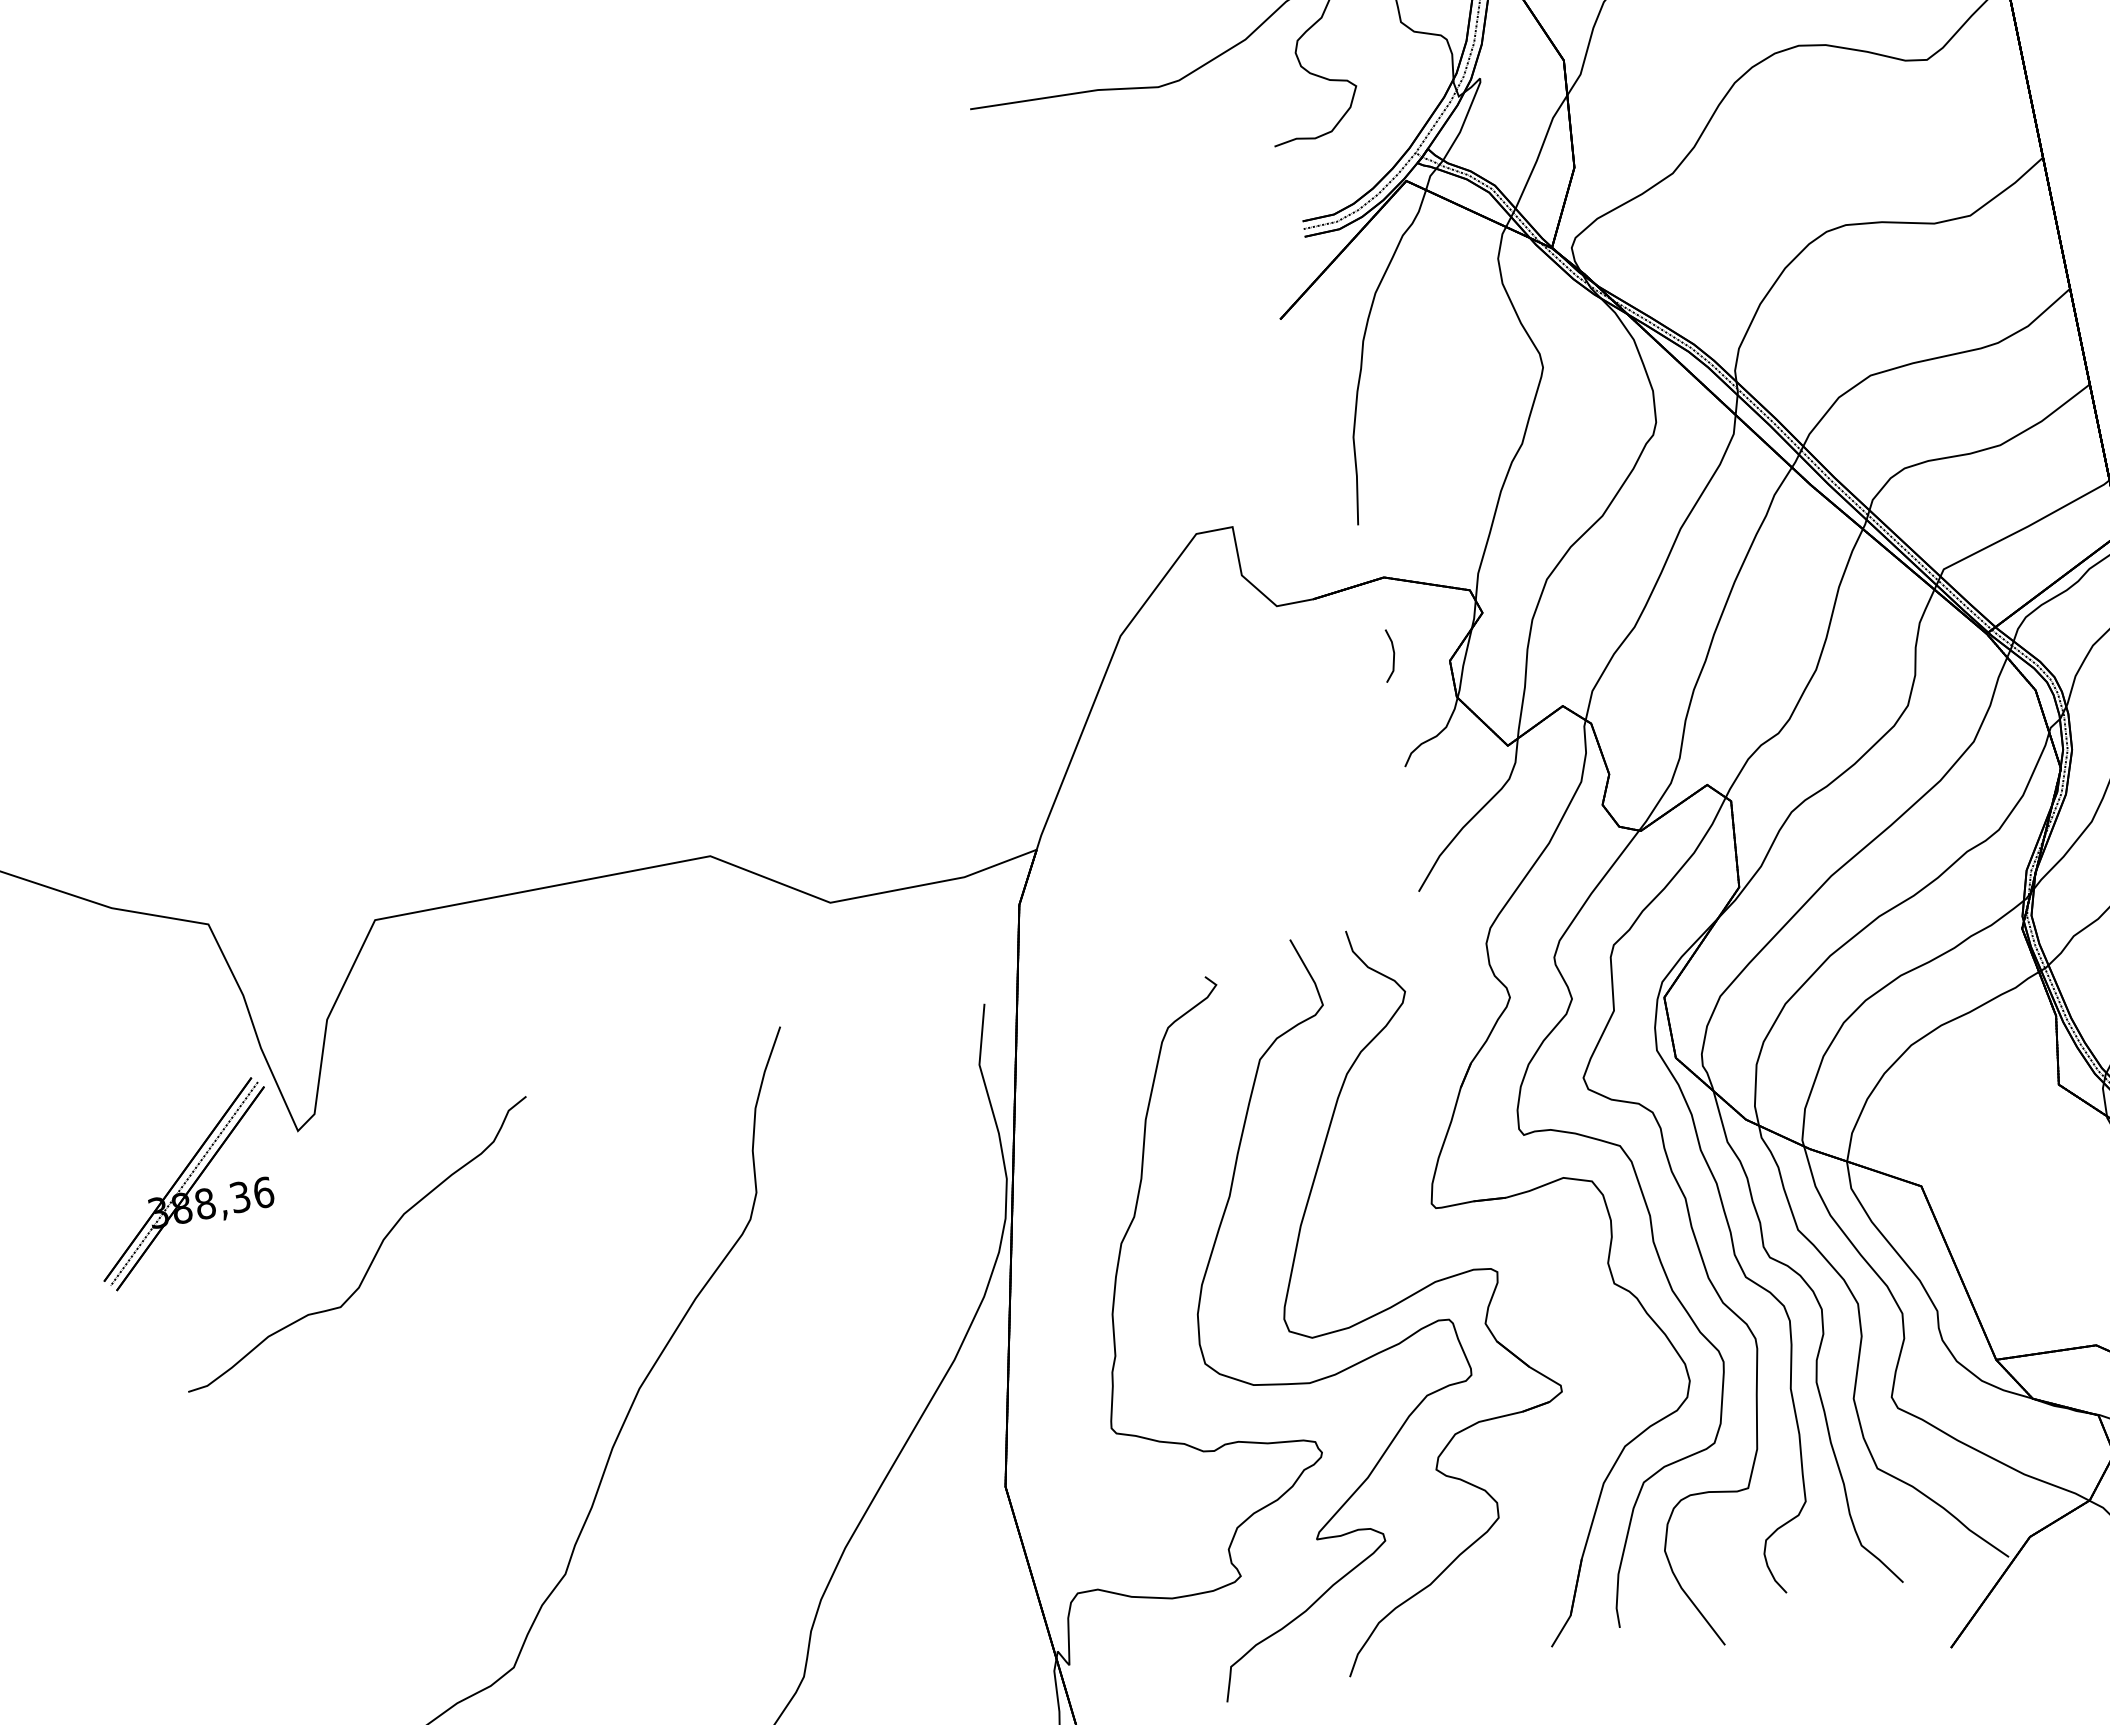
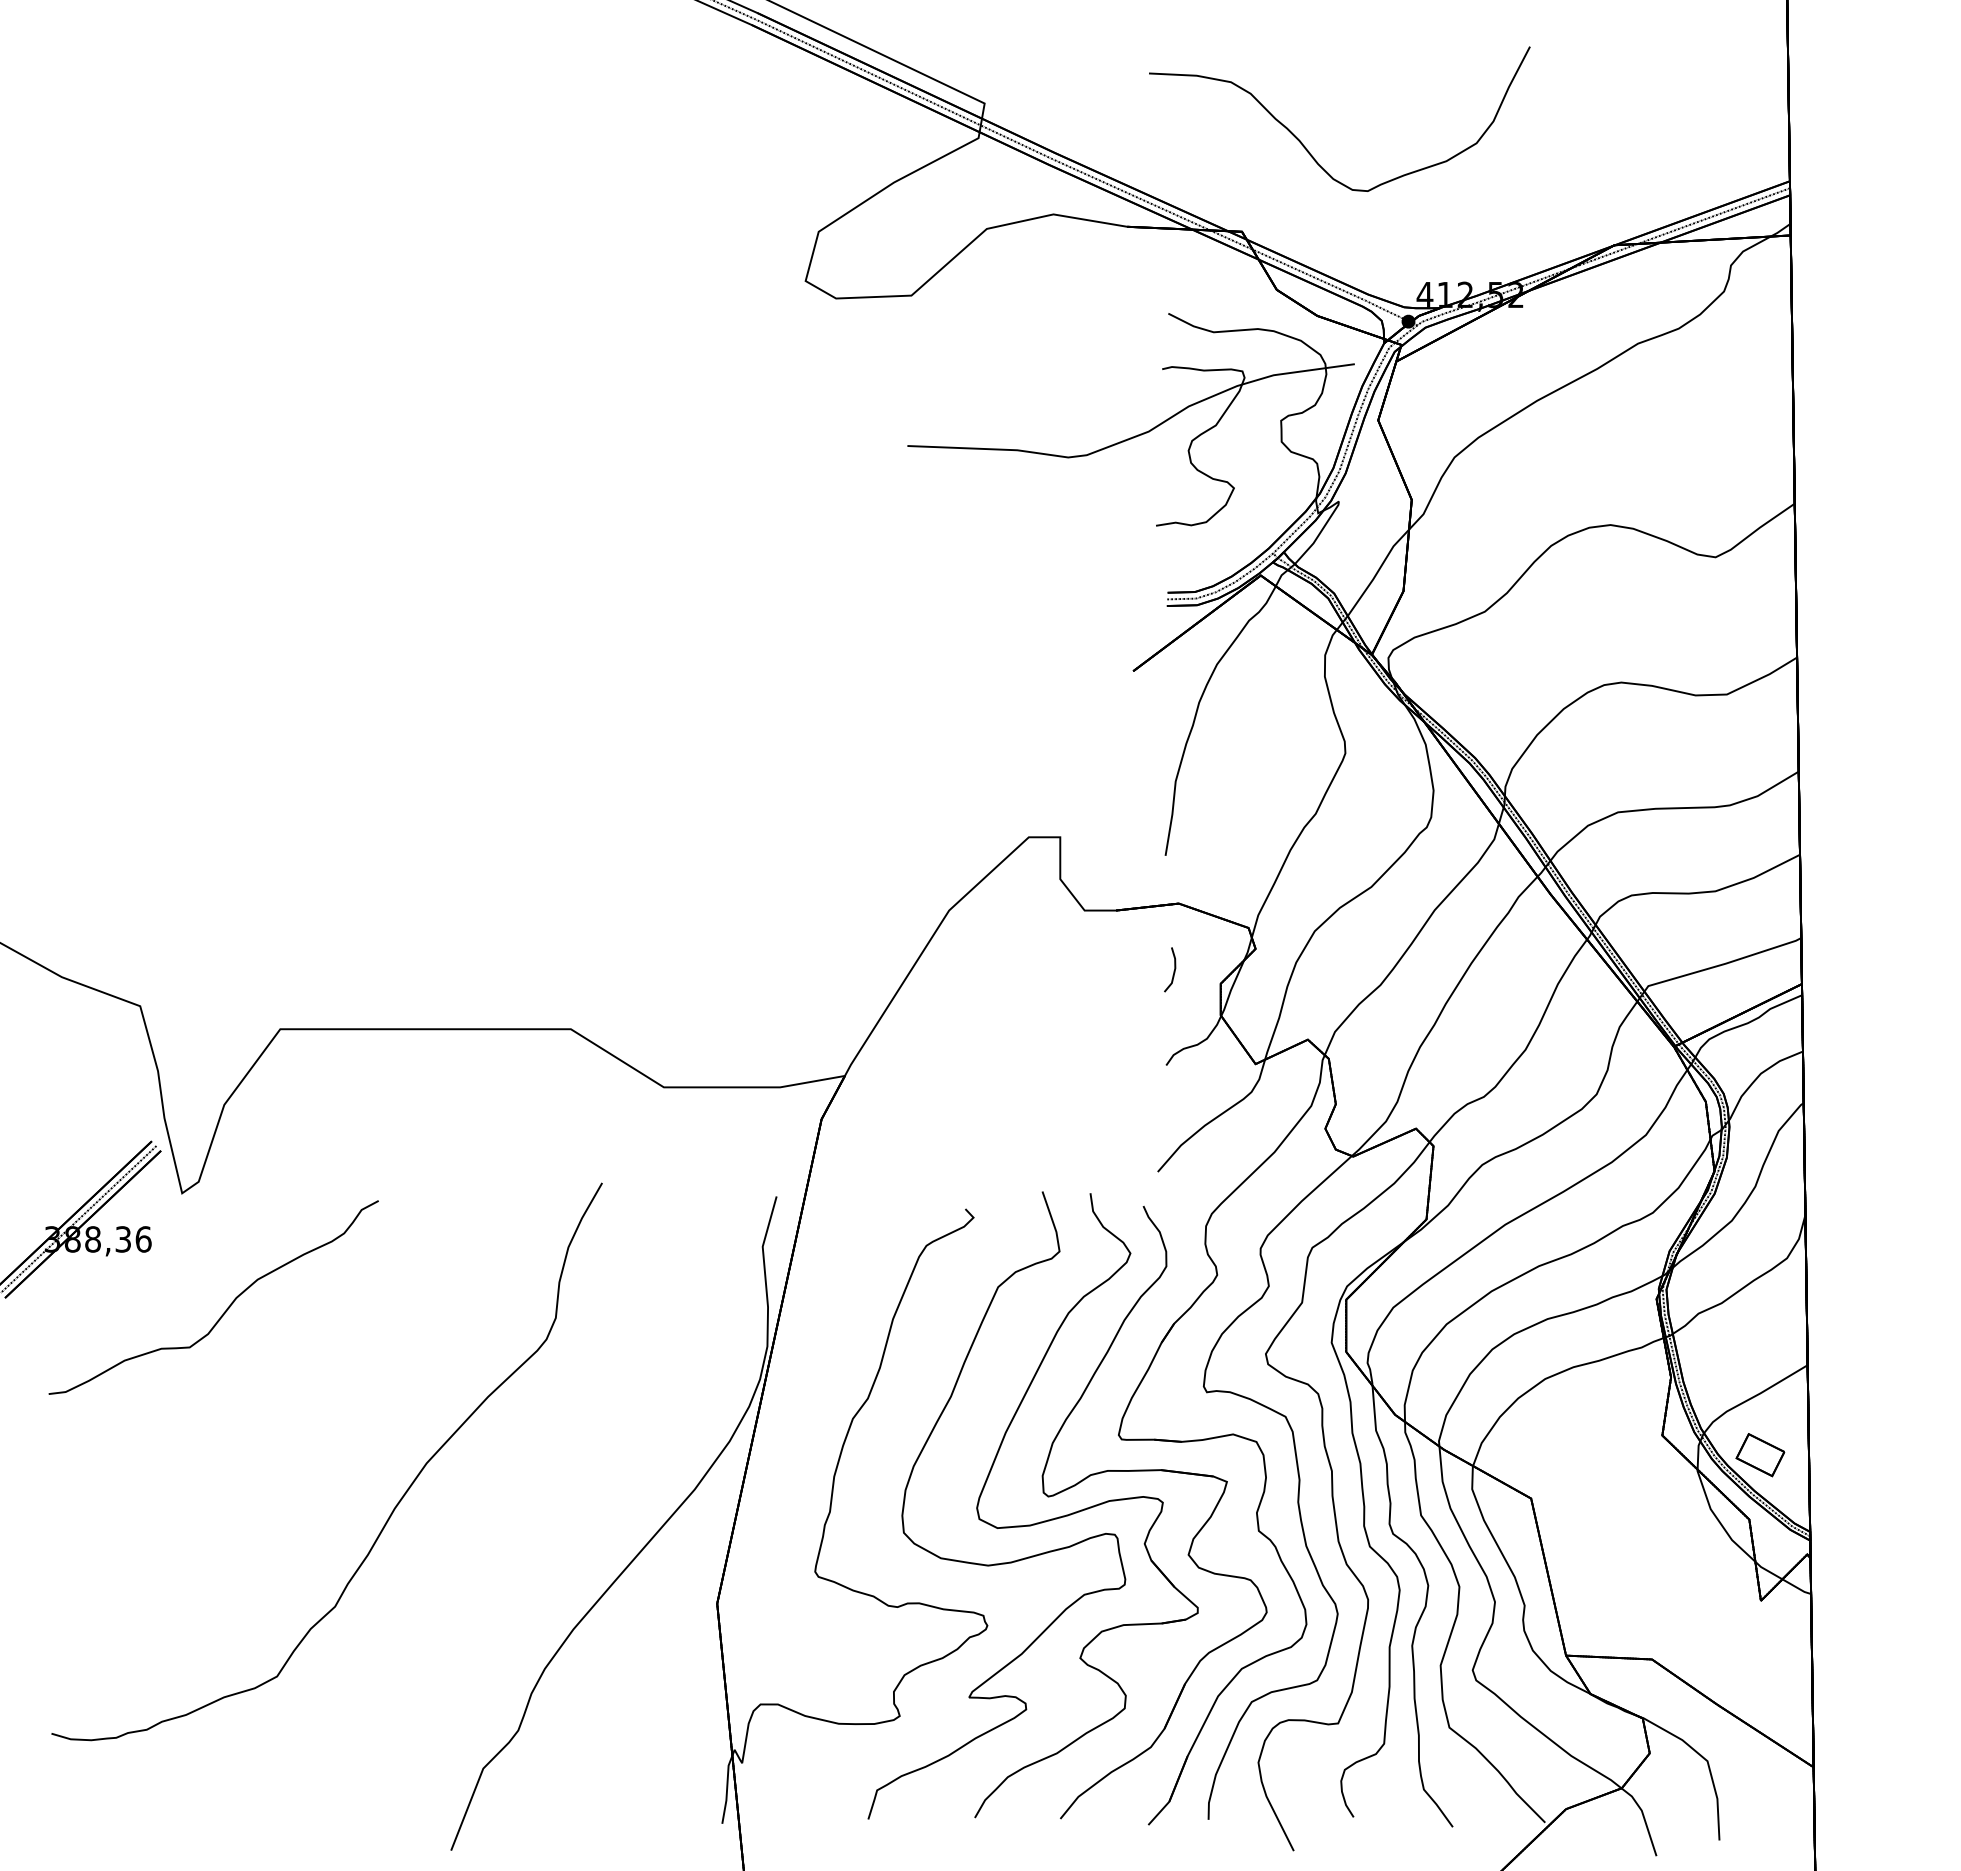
part: (1480, 1237) -> (1154, 1471), added

